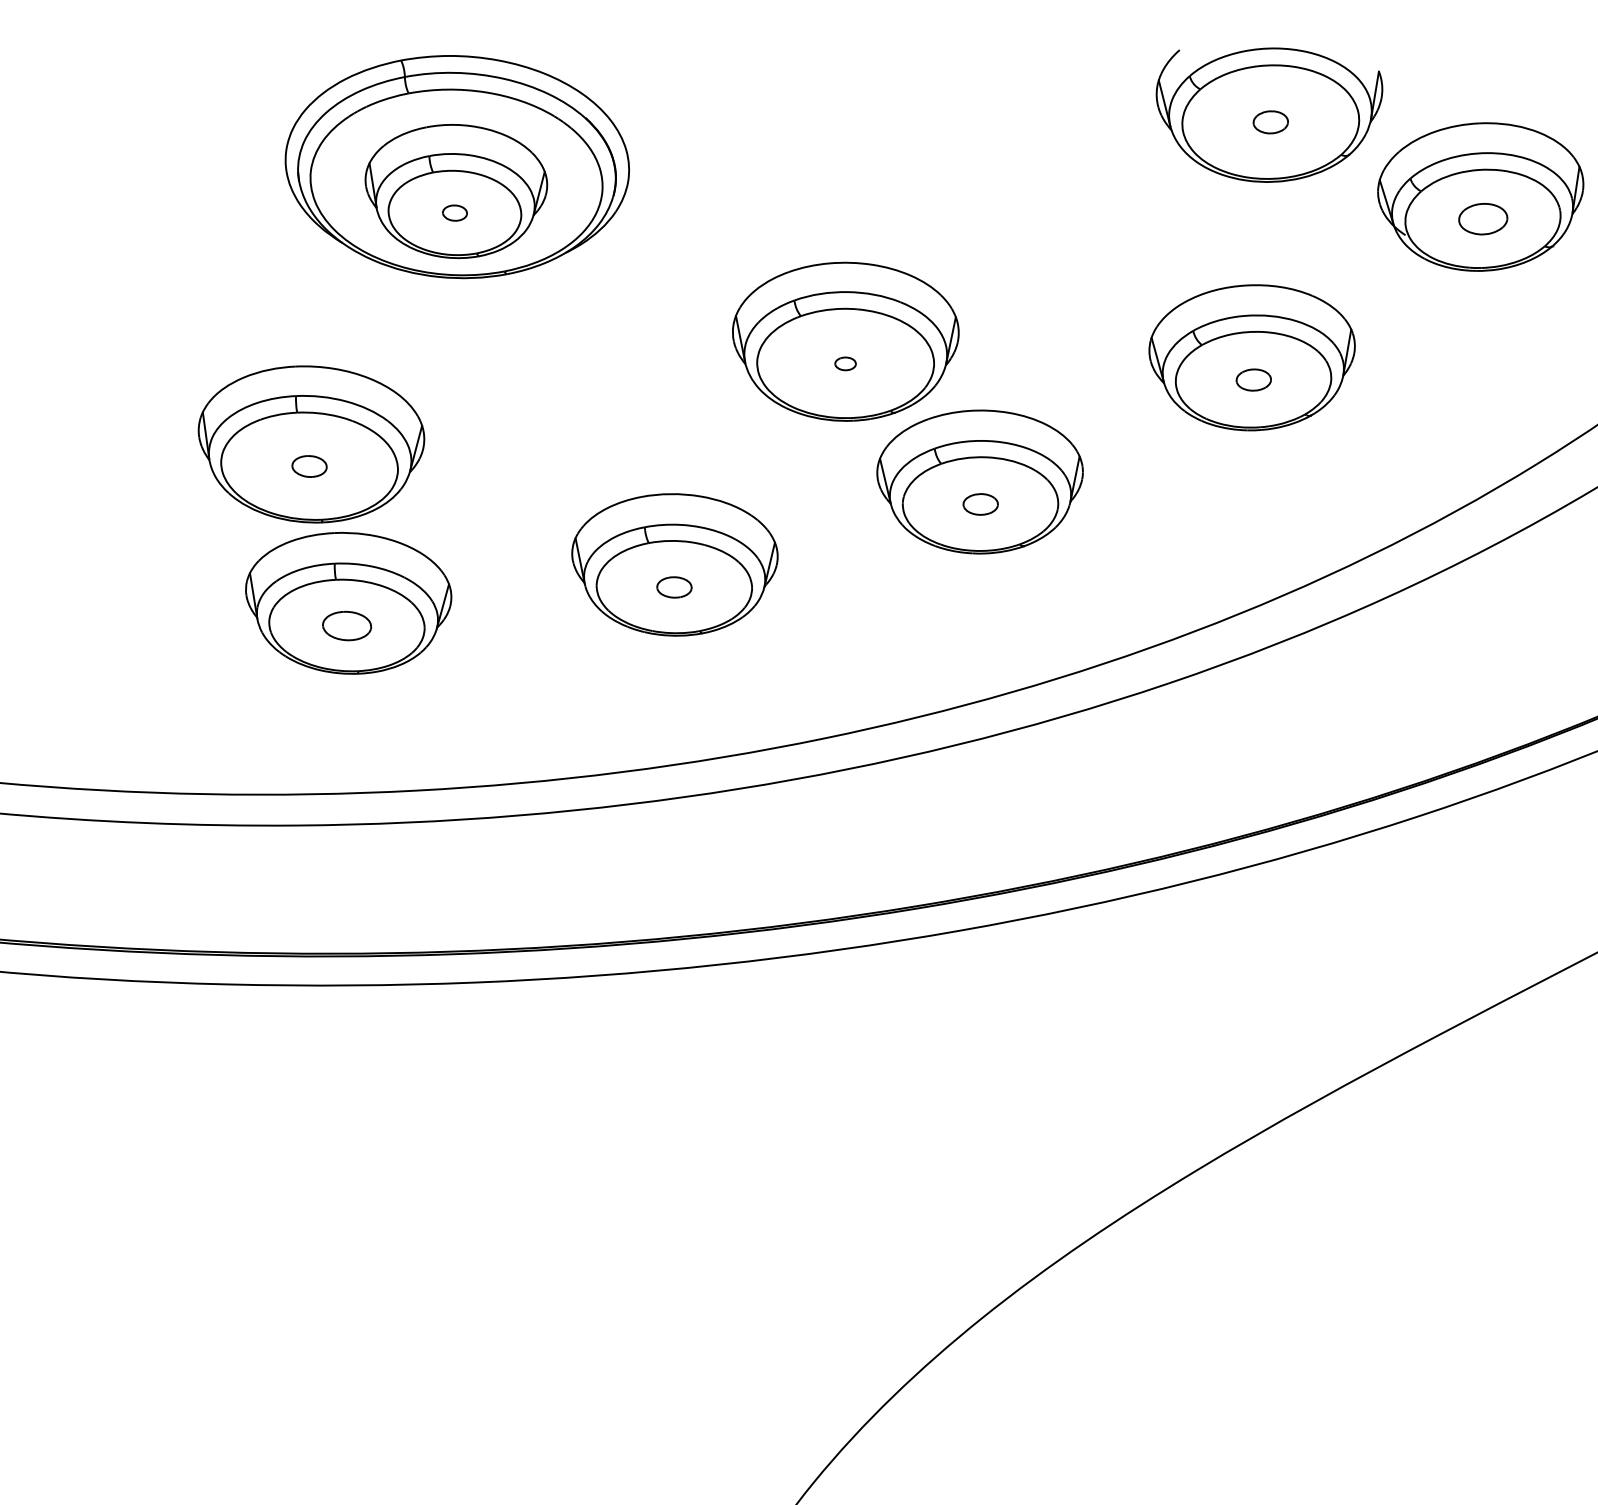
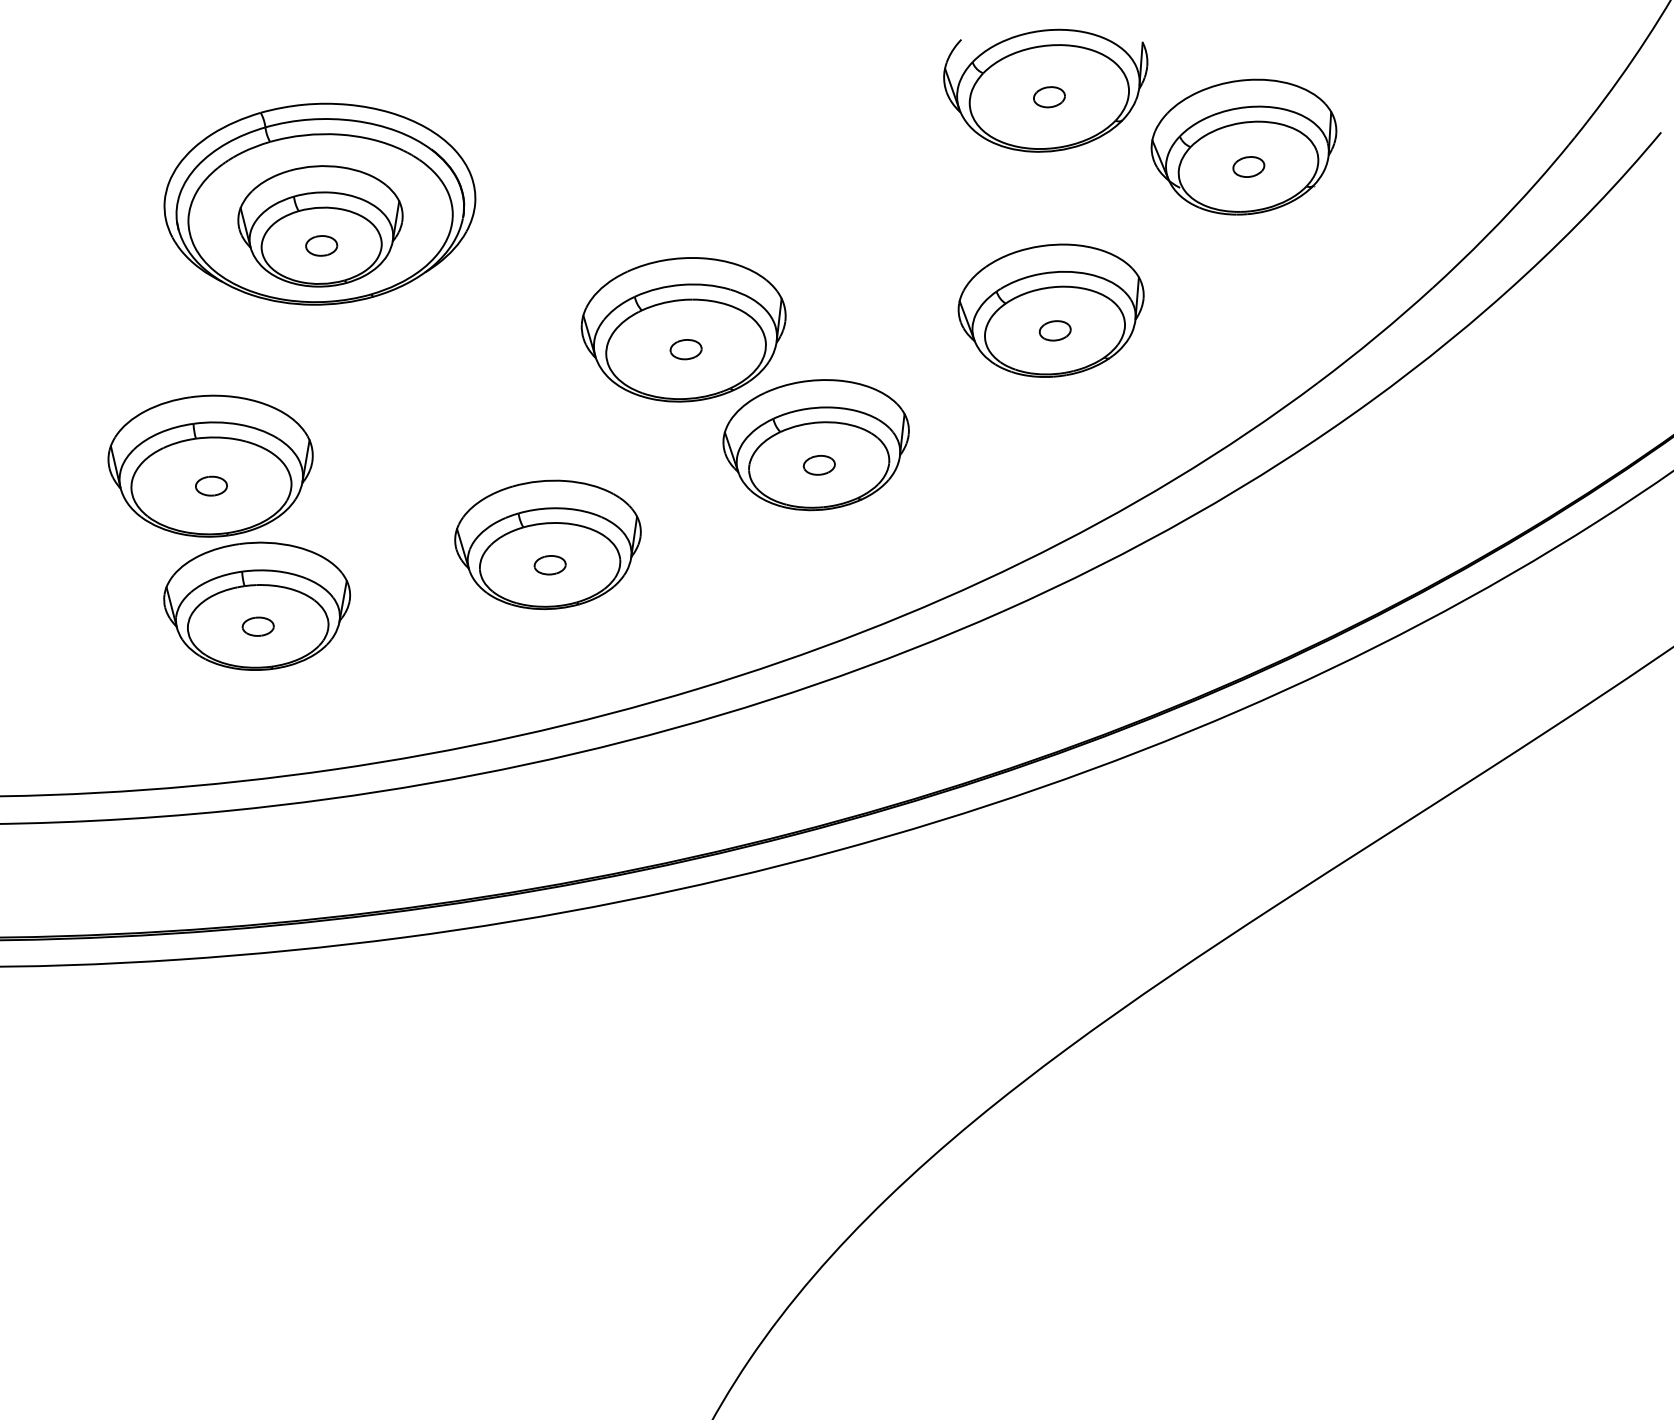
part: (454, 212) -> (321, 245), size x1.43
part: (1482, 218) -> (1248, 166), size x0.71
part: (844, 363) -> (685, 349), size x1.67
part: (346, 625) -> (257, 626), size x0.71

